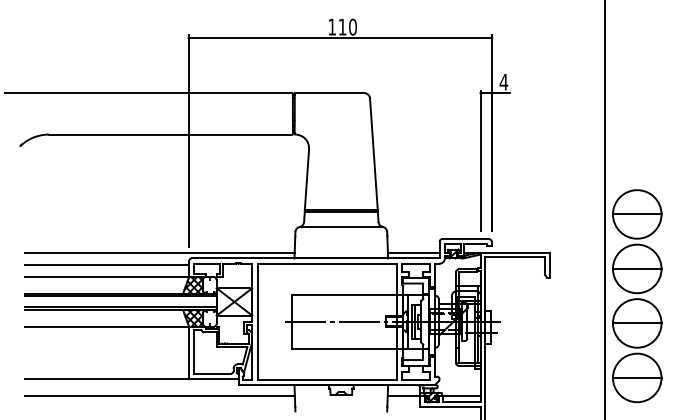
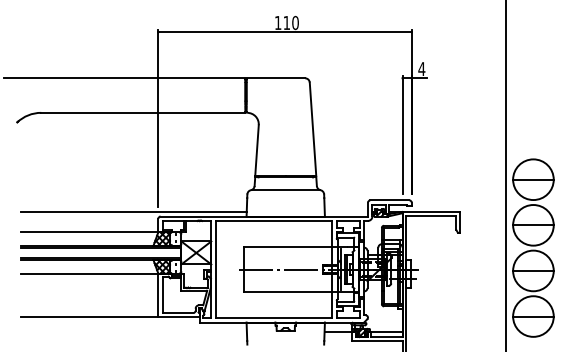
line: (413, 252) -> (346, 211), removed
line: (107, 264) -> (90, 221), removed
line: (159, 396) -> (133, 332), removed

